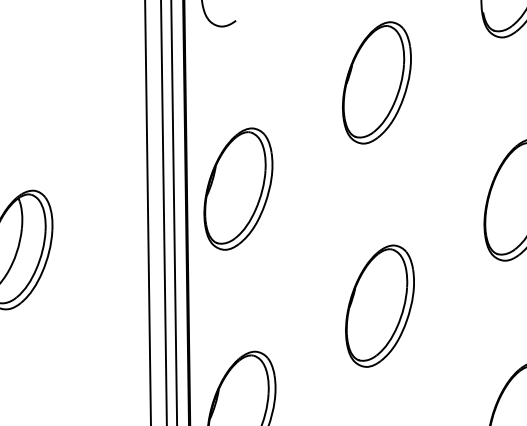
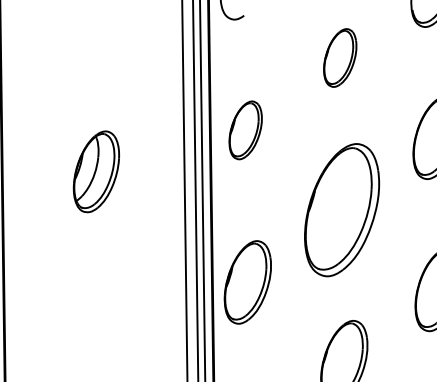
part: (377, 82) -> (340, 57), size x0.7
part: (238, 189) -> (245, 130), size x0.7
part: (380, 305) -> (342, 209), size x1.6

